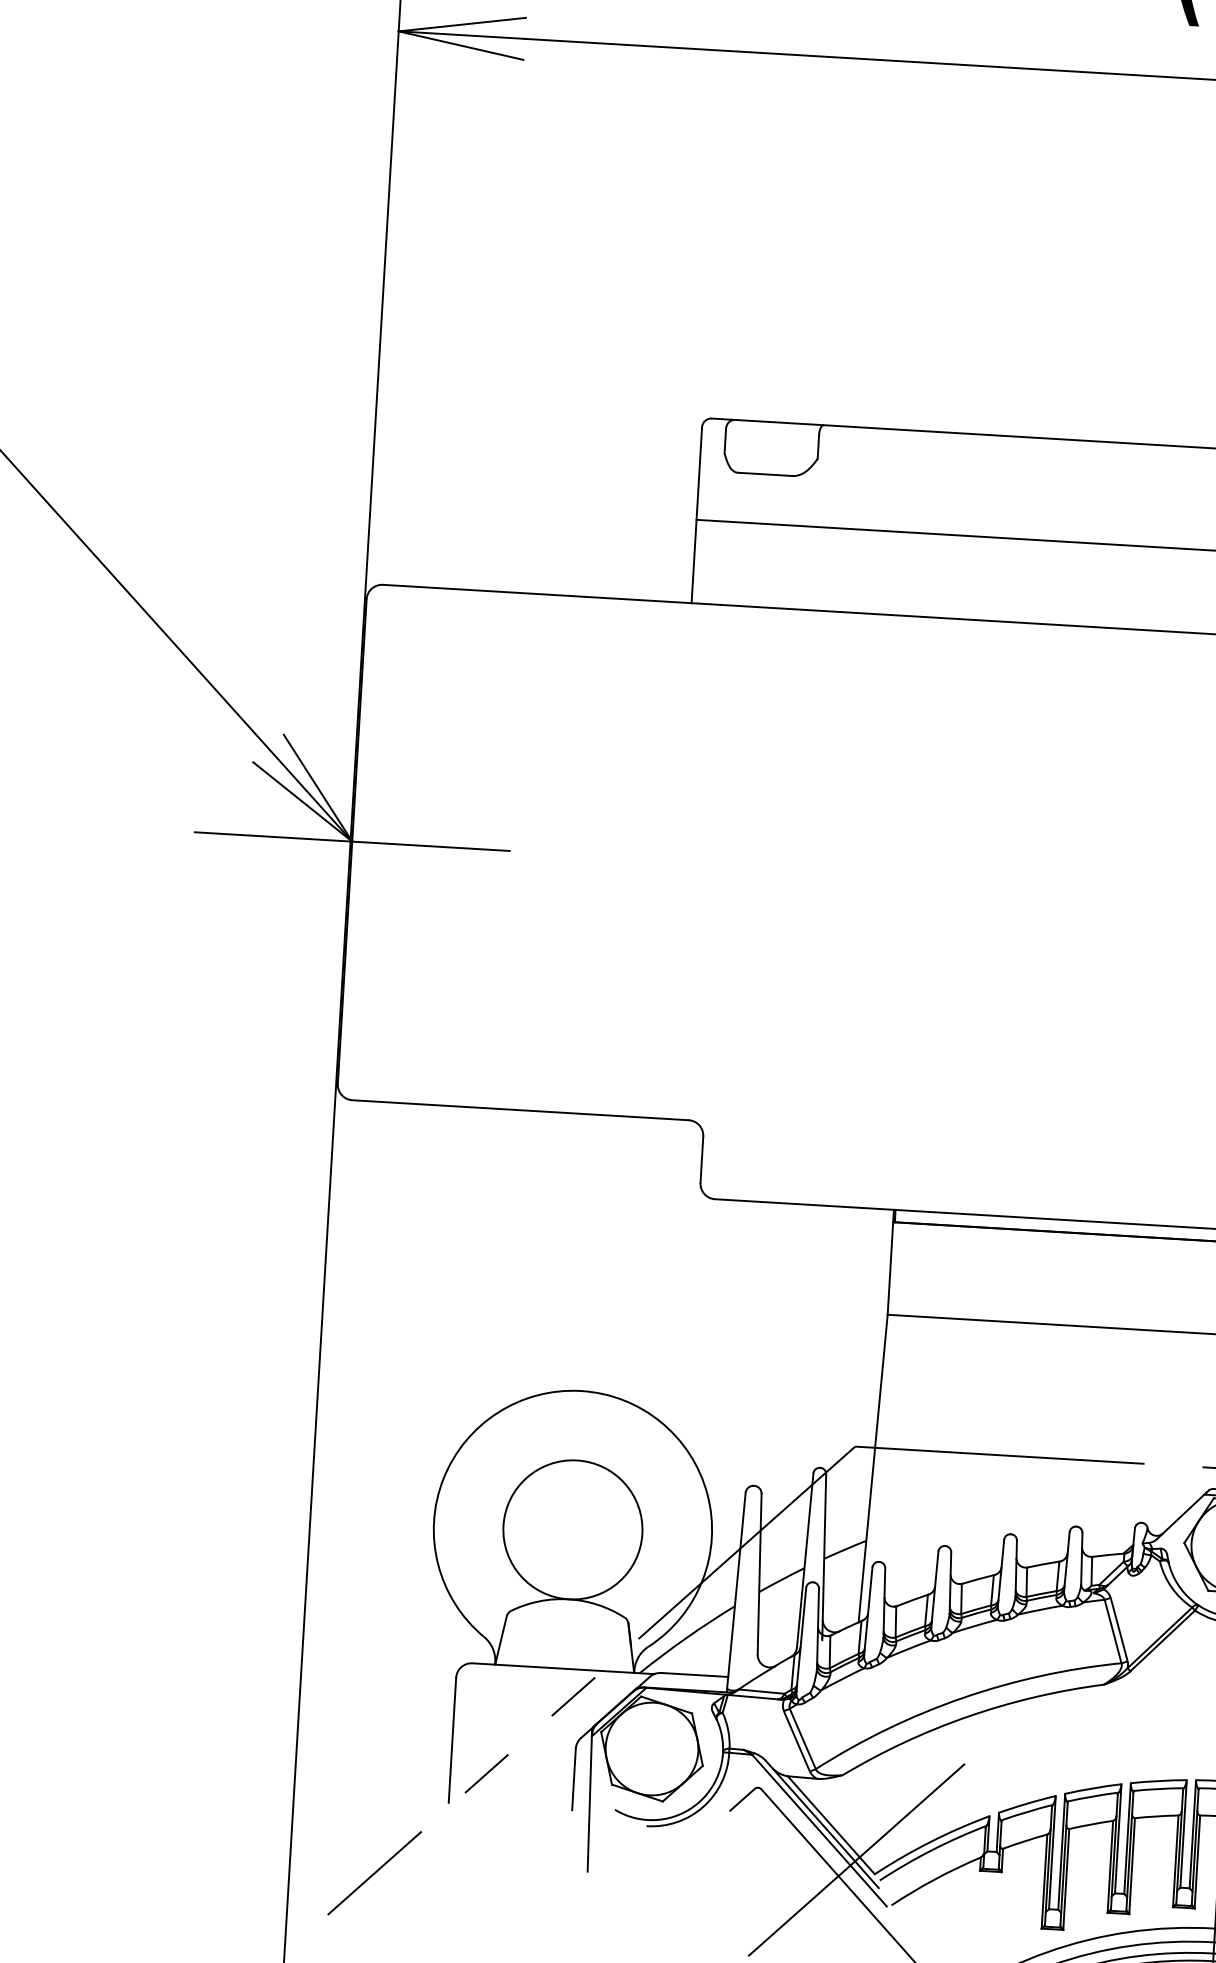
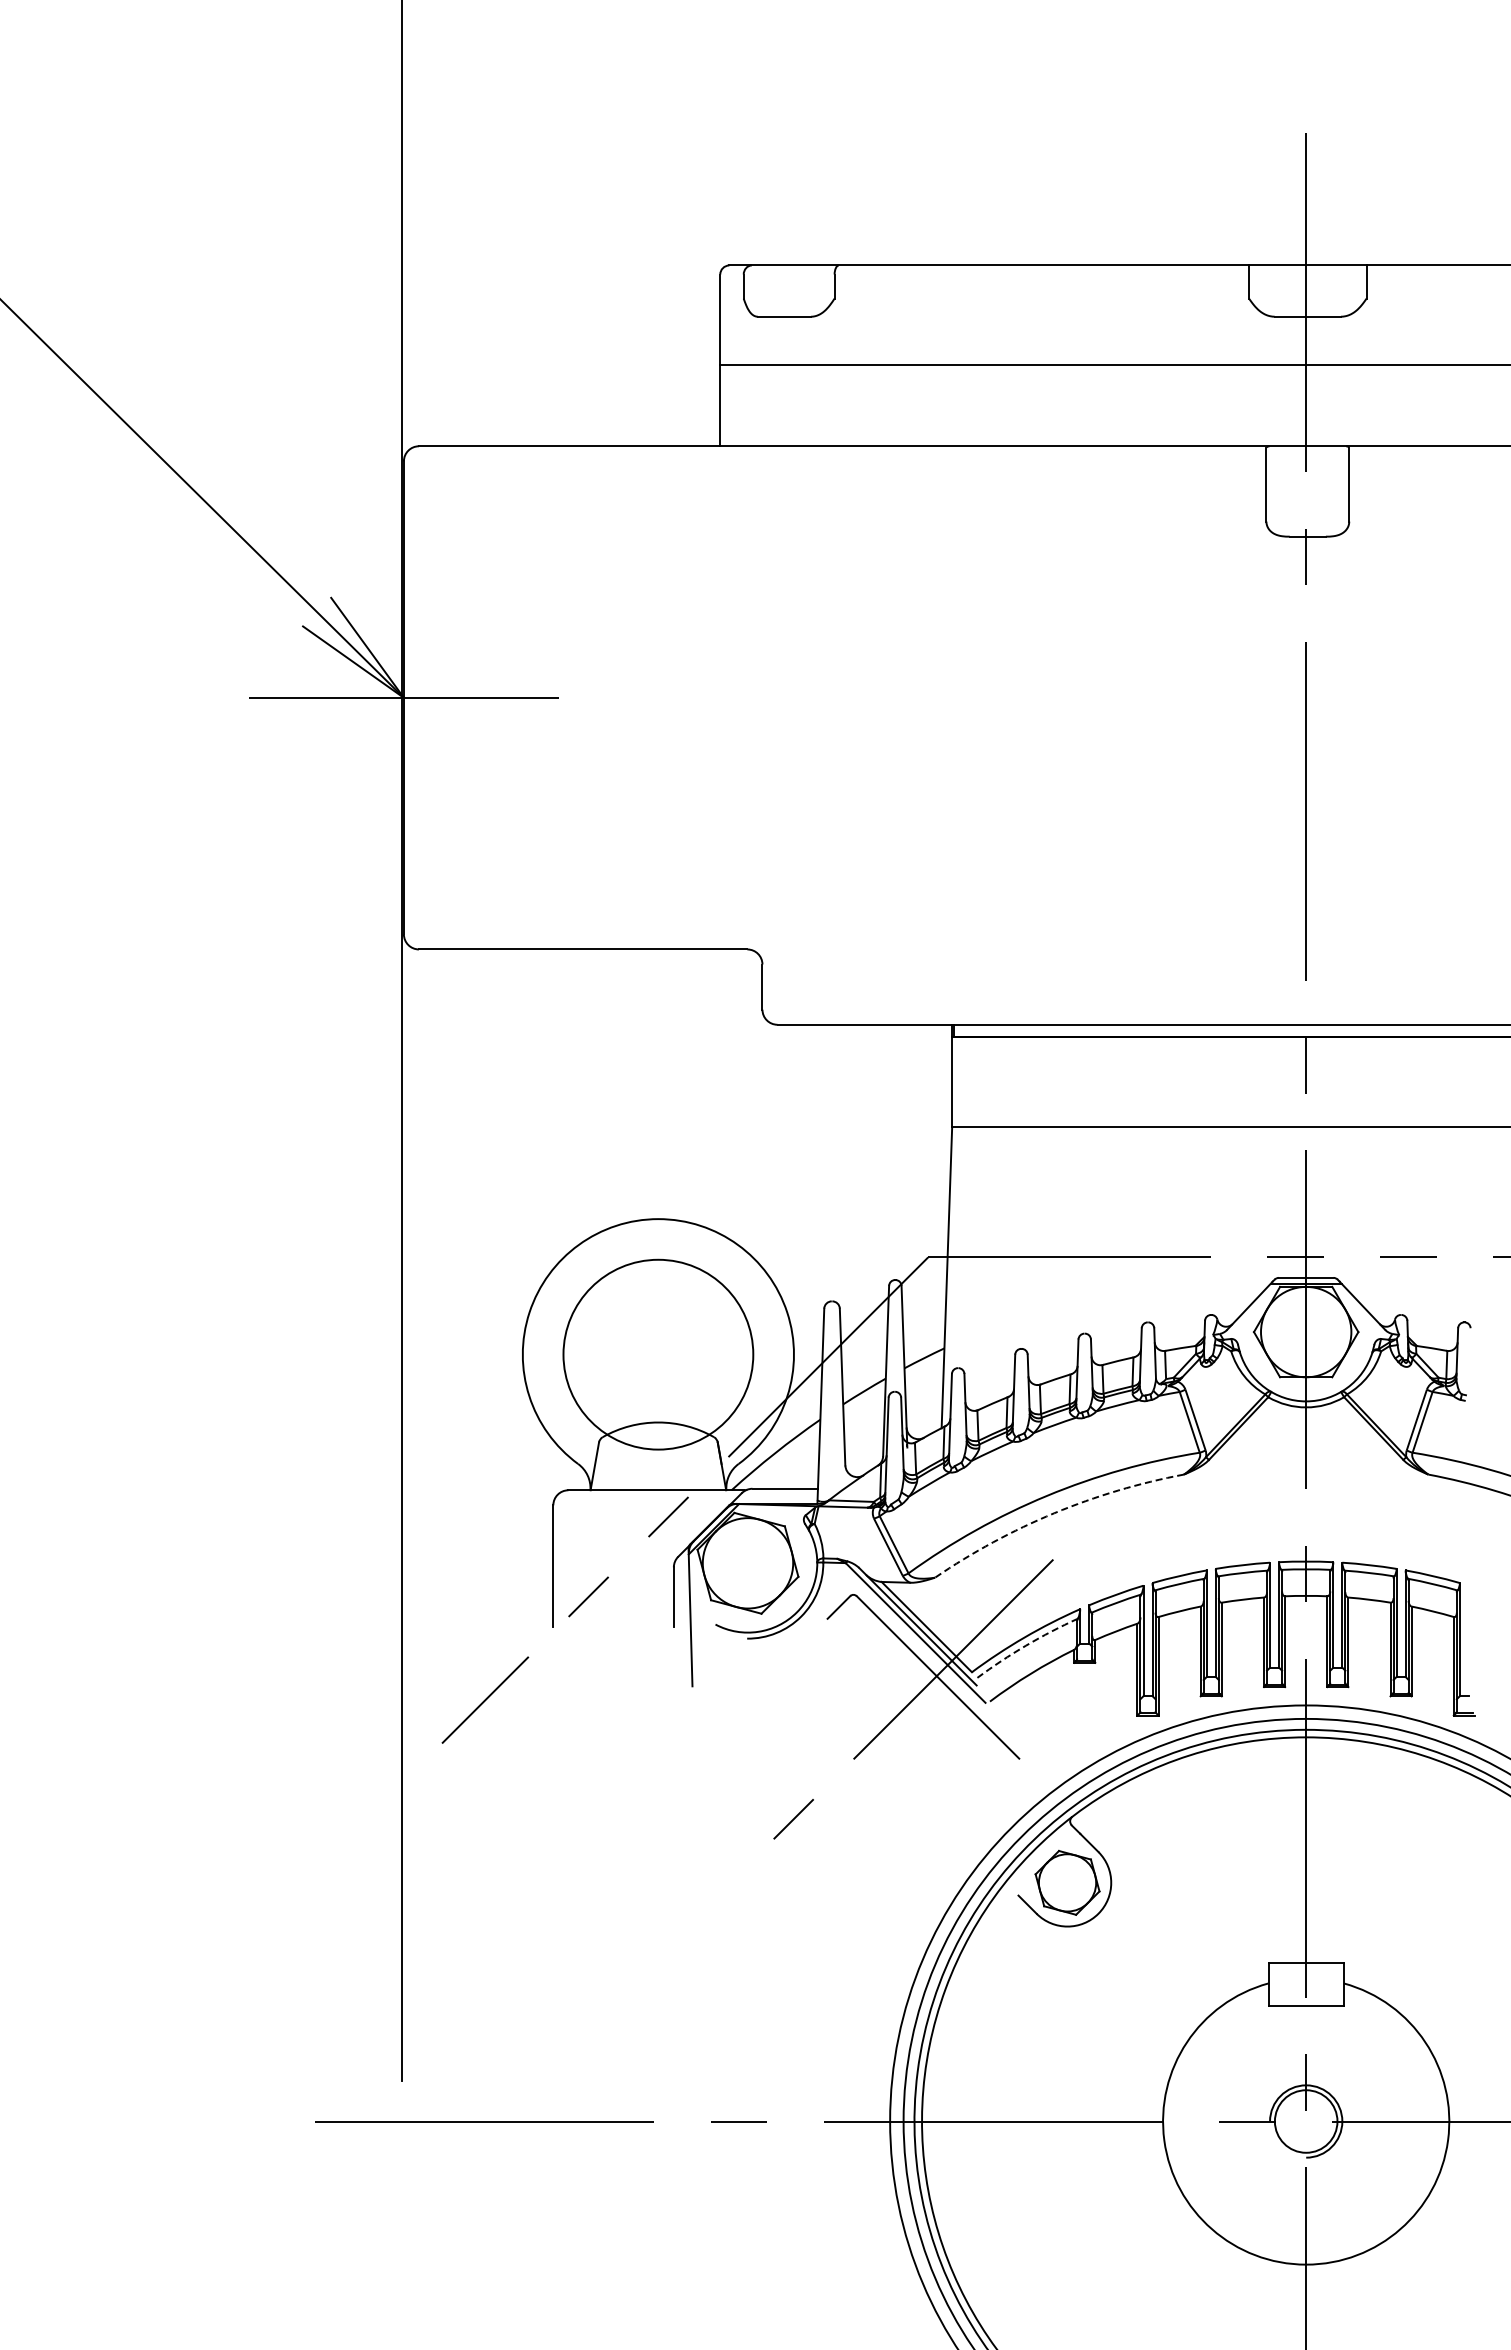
circle: (573, 1529) -> (658, 1354), size x1.4
arc: (969, 1716) -> (1054, 1513), solid -> dashed
arc: (932, 1850) -> (1026, 1645), solid -> dashed

